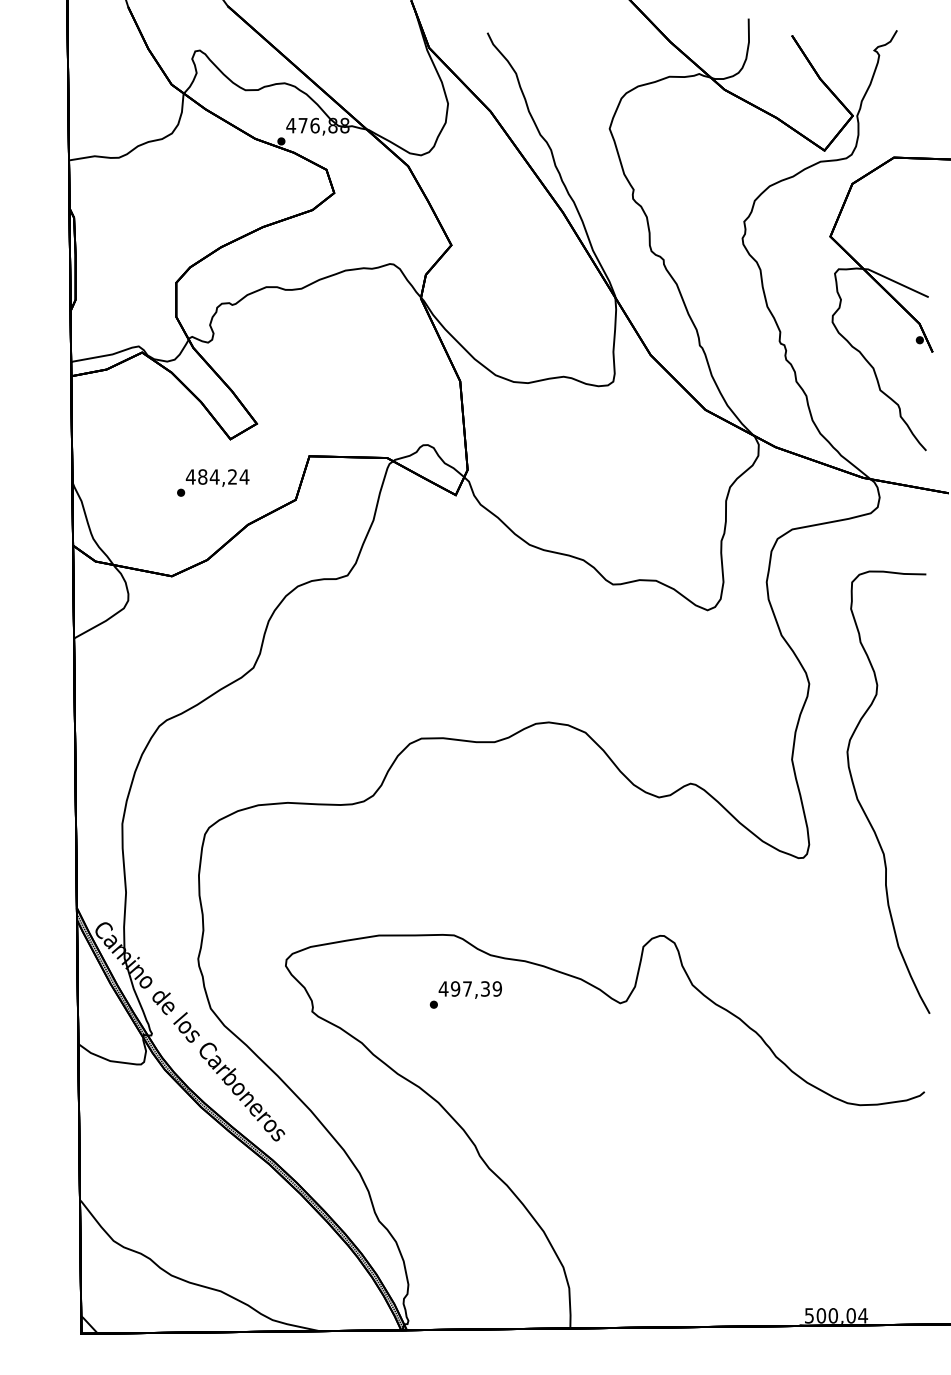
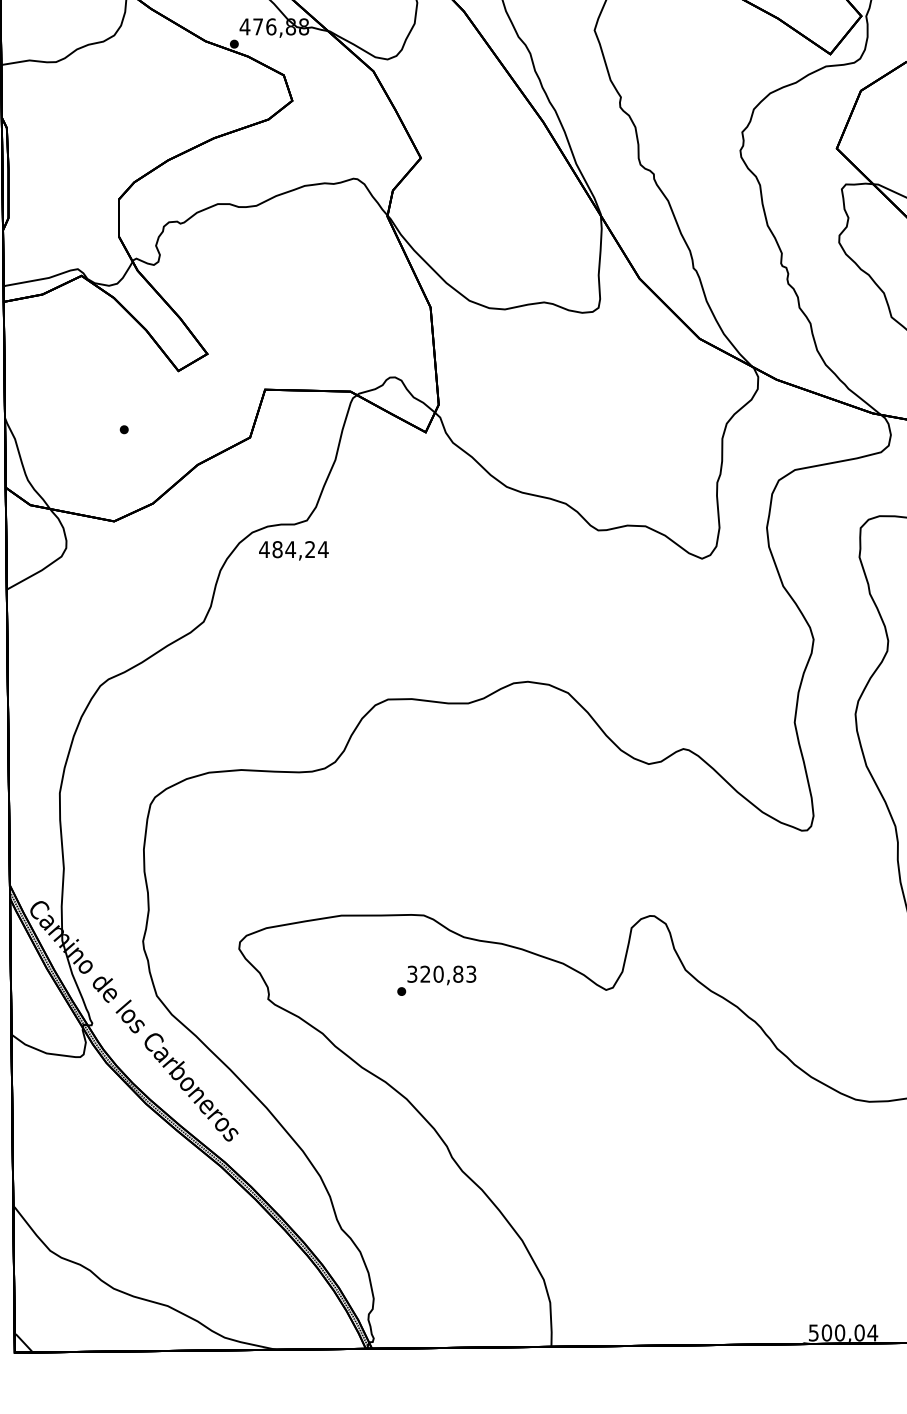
text: (217, 477) -> (293, 550), moved
text: (469, 988) -> (440, 973), 497,39 -> 320,83

